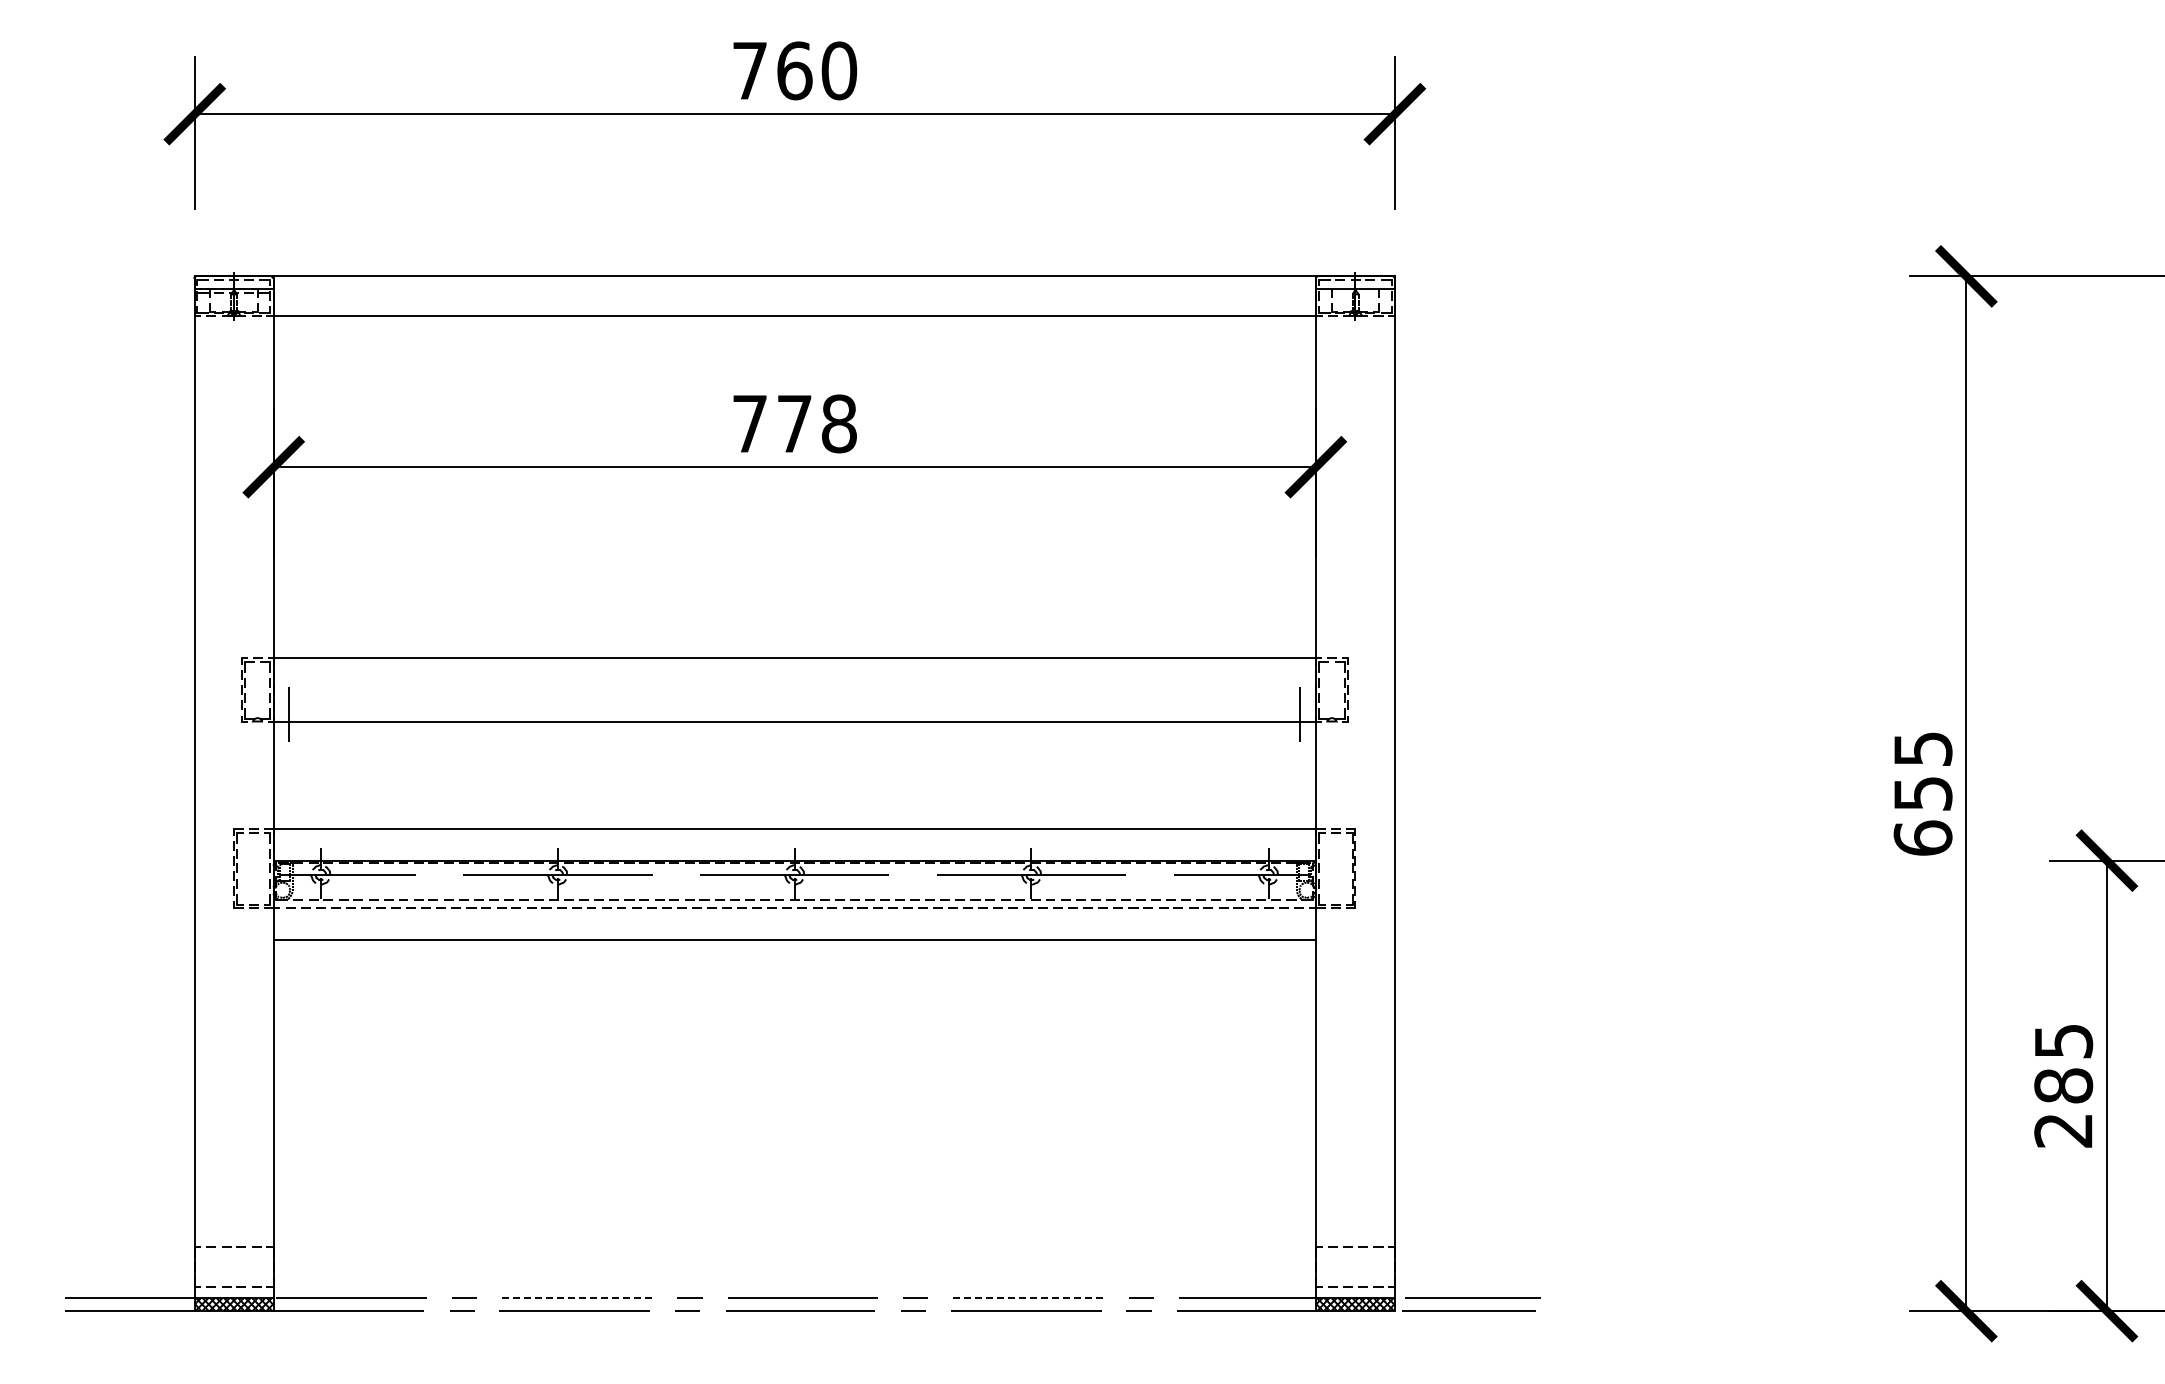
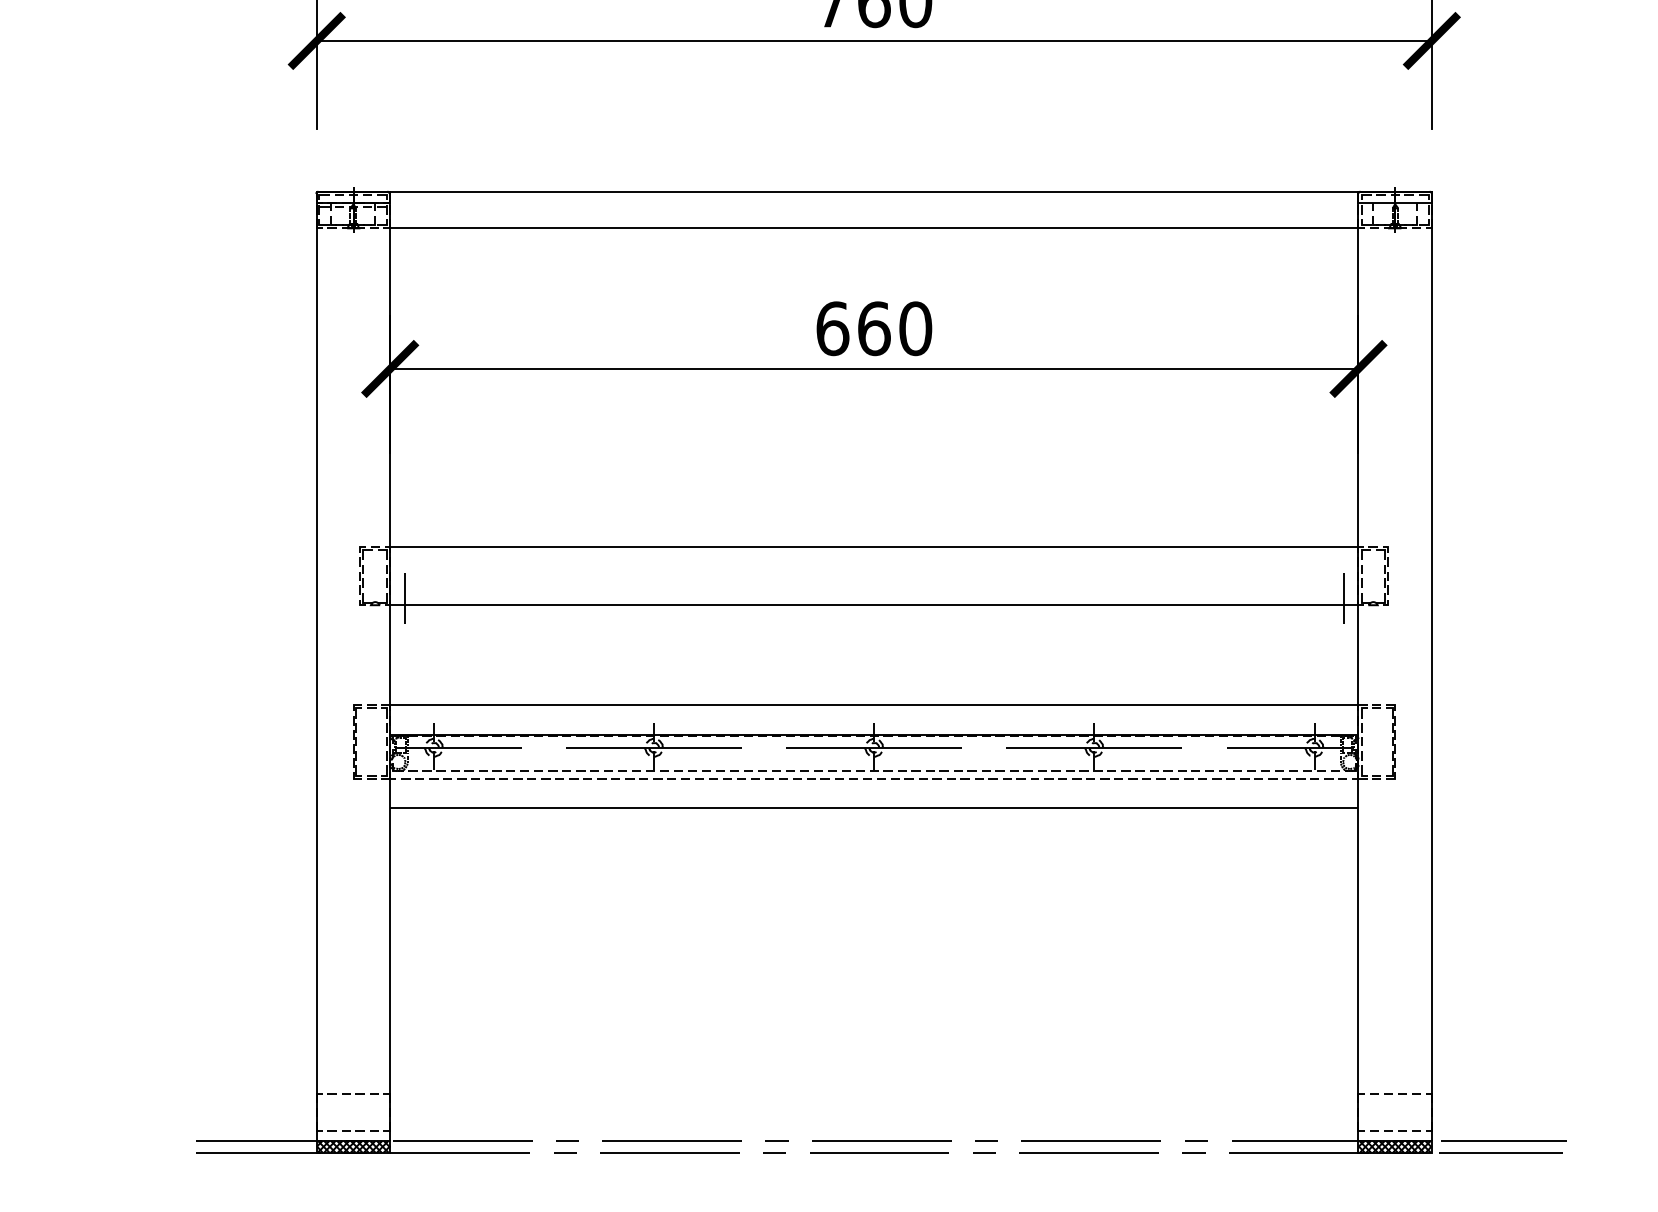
text: (794, 423) -> (874, 328), 778 -> 660
line: (577, 1298) -> (672, 1141), dashed -> solid
line: (1028, 1298) -> (1091, 1141), dashed -> solid

